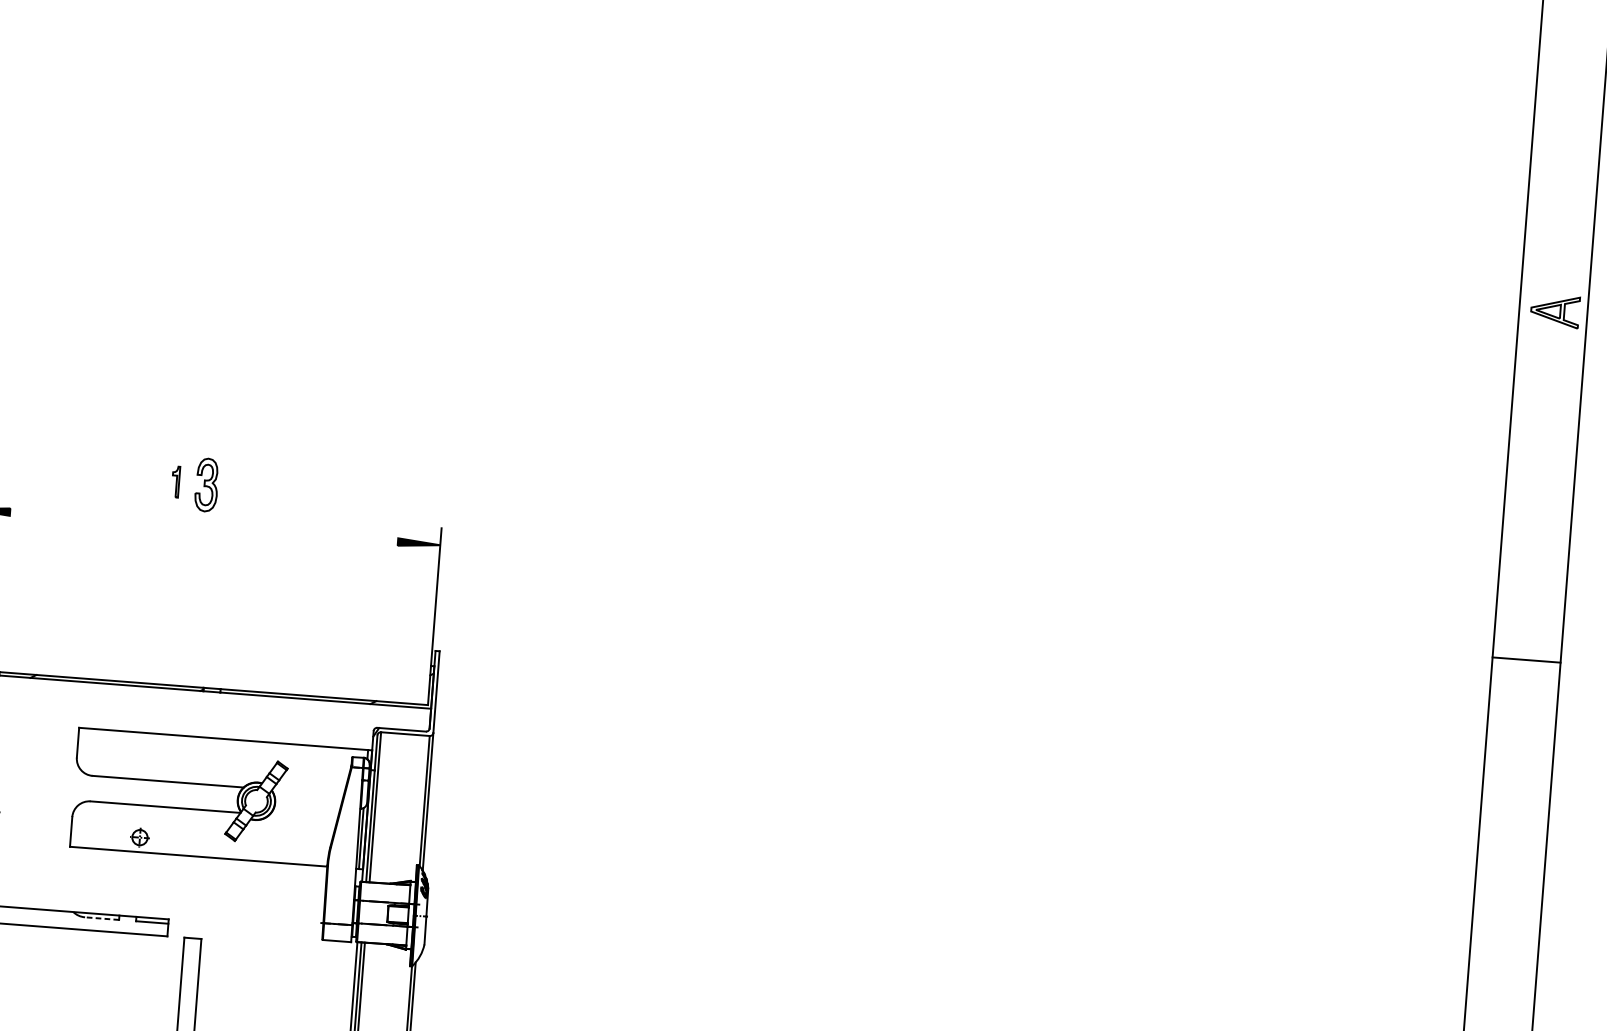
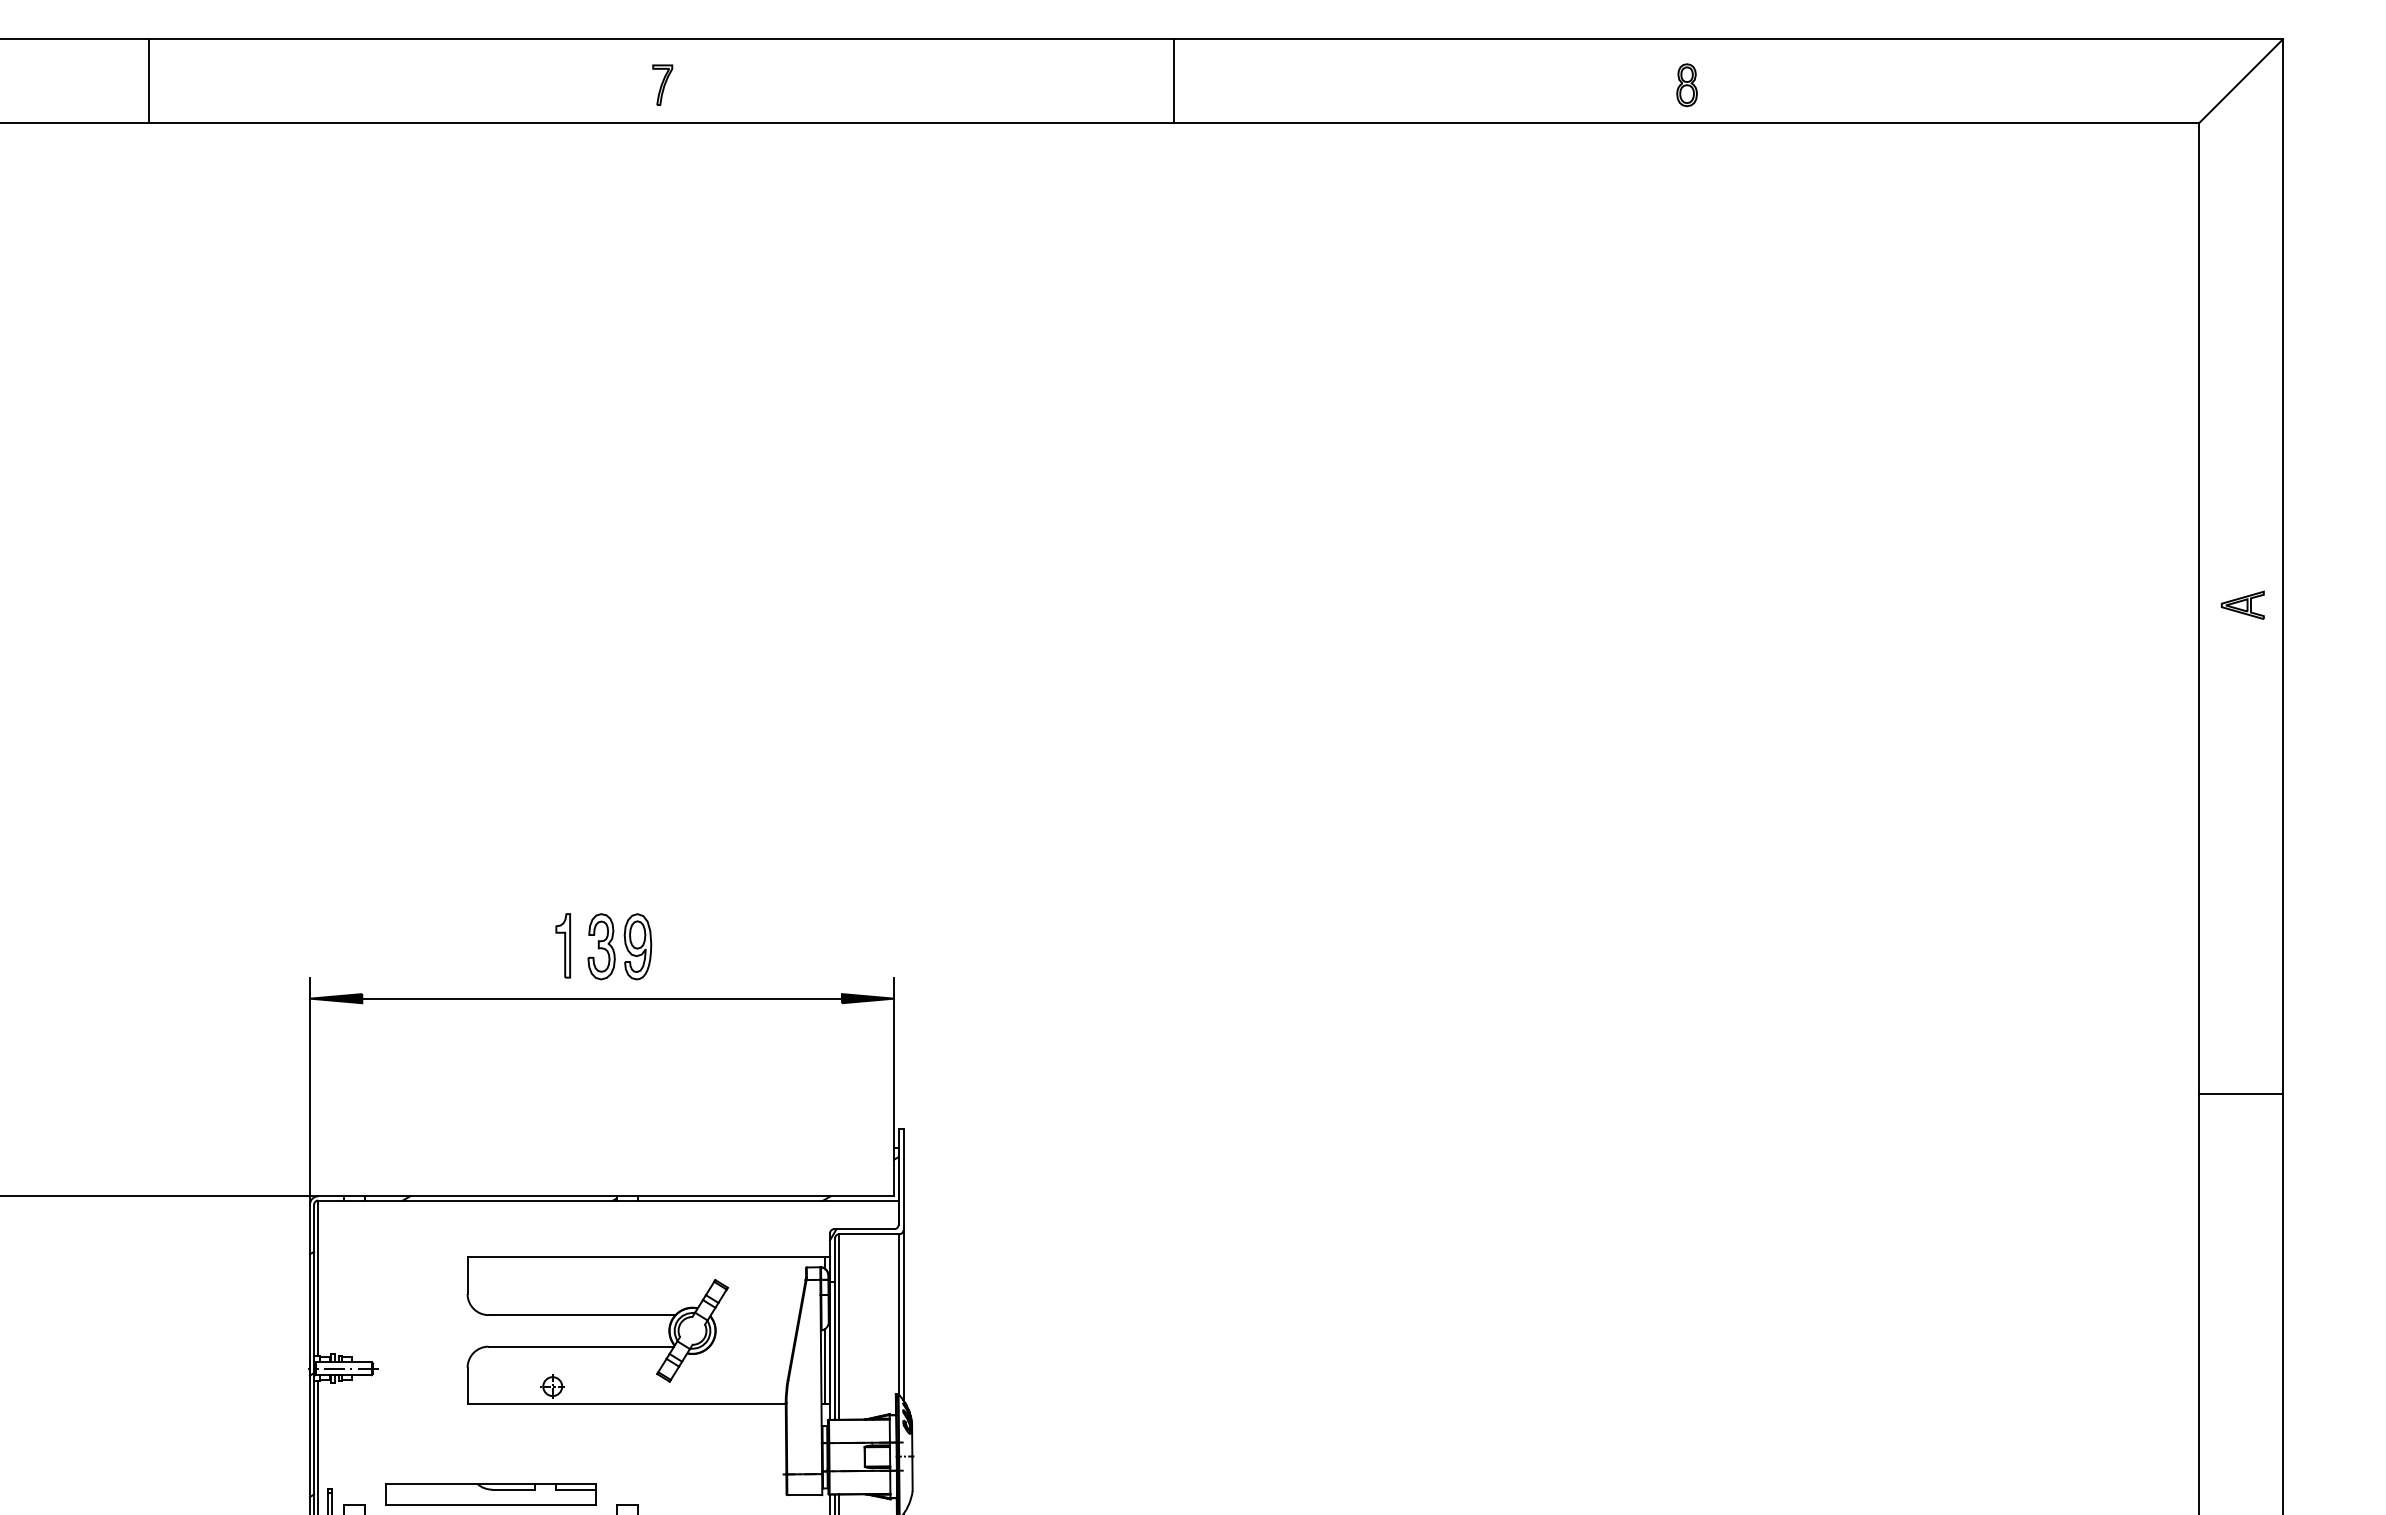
part: (1554, 310) -> (2242, 604), size x0.71
part: (175, 481) -> (562, 945), size x1.67
part: (235, 487) -> (637, 946), added
line: (203, 526) -> (601, 998), added
line: (1526, 660) -> (2240, 1094), moved
line: (101, 918) -> (513, 1489), dashed -> solid

